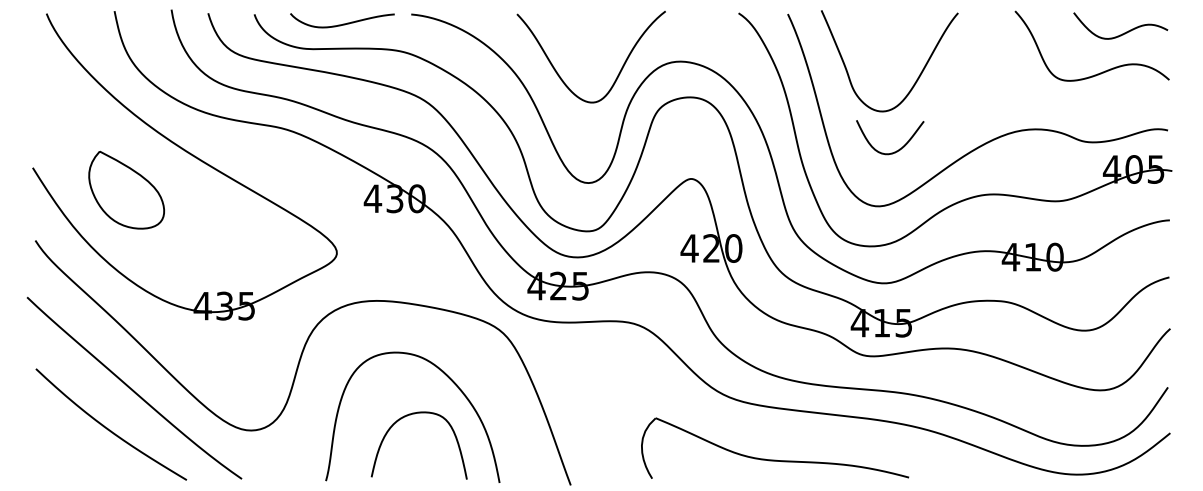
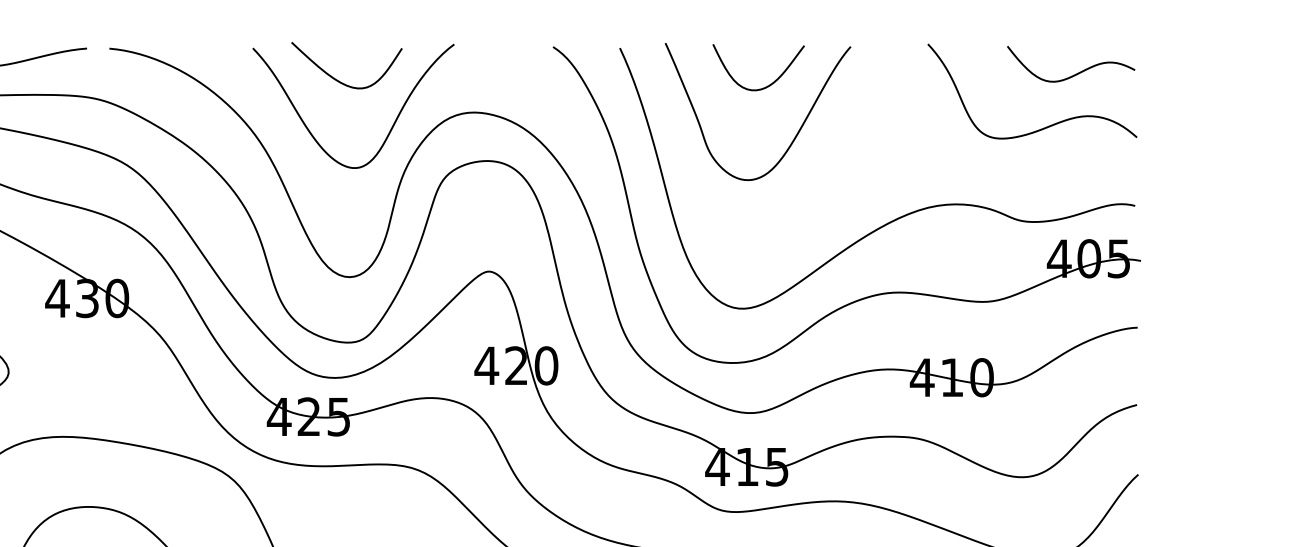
curve: (580, 37) -> (338, 79), added
curve: (899, 148) -> (771, 82), moved

